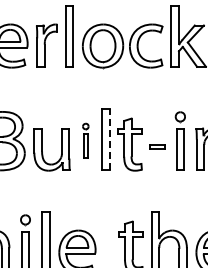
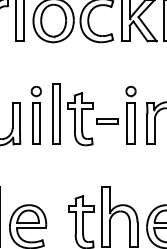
line: (109, 139) -> (60, 114), dashed -> solid
part: (85, 140) -> (36, 115), size x1.67
part: (157, 146) -> (108, 121), size x1.43

